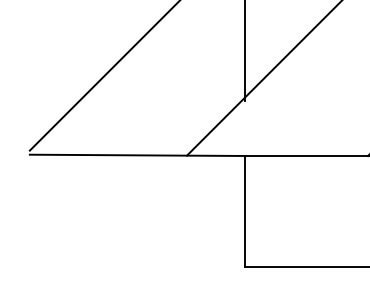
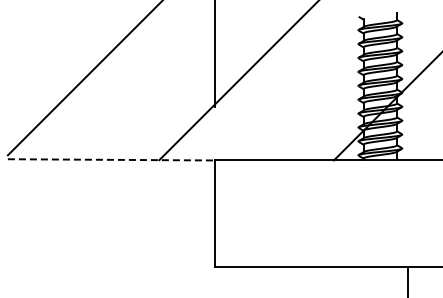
line: (137, 154) -> (111, 159), solid -> dashed

